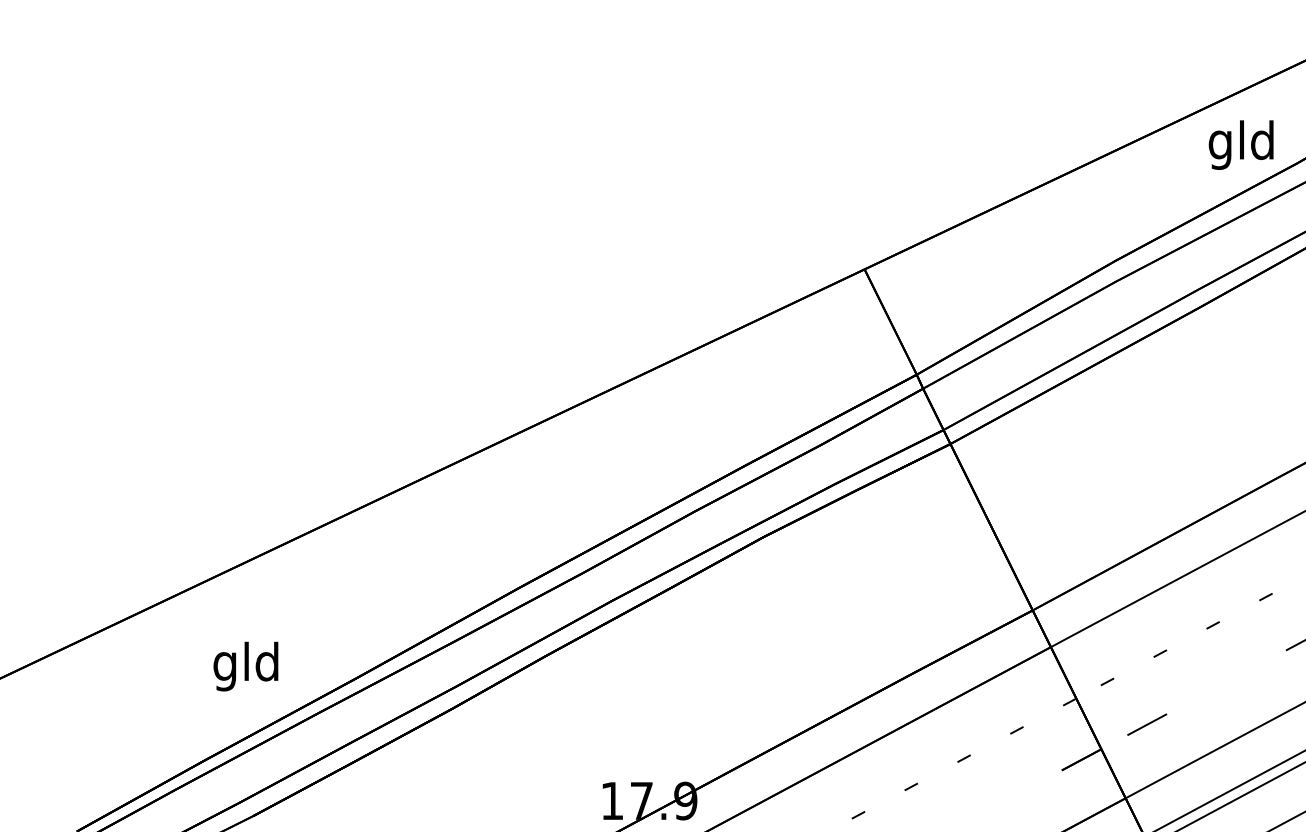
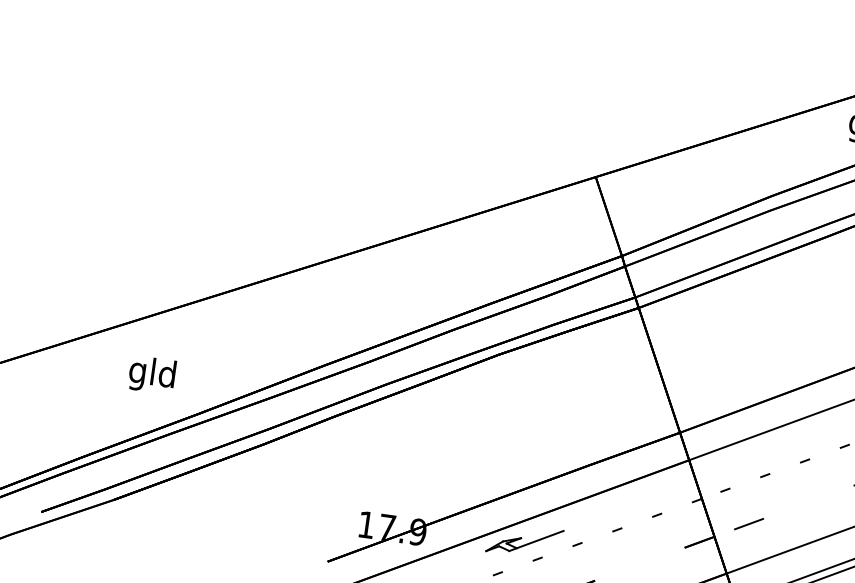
text: (245, 666) -> (151, 374), moved
part: (836, 792) -> (524, 541), added

